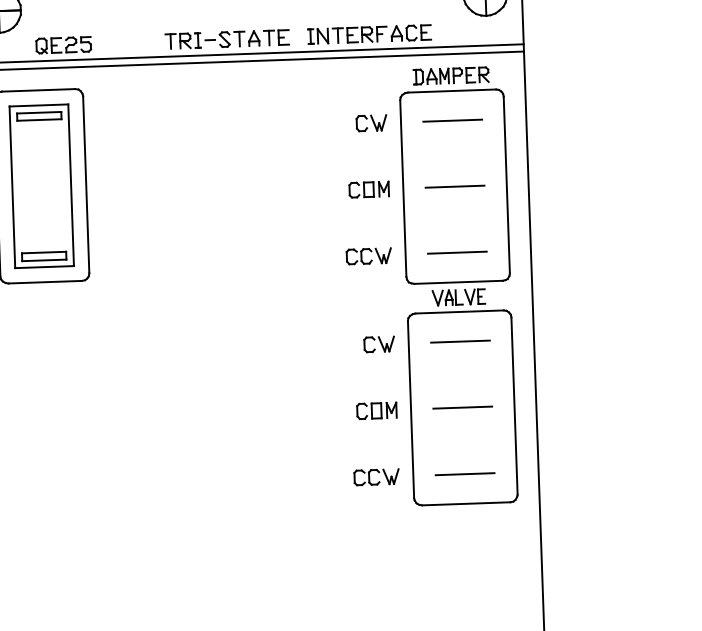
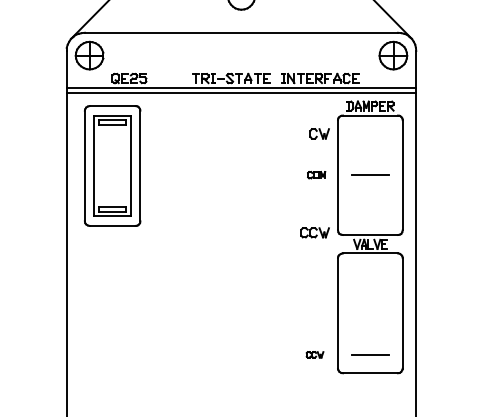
line: (453, 121) -> (370, 134), removed
part: (368, 188) -> (316, 174), size x0.7
line: (457, 251) -> (370, 215), removed
part: (367, 255) -> (314, 232), moved
line: (460, 342) -> (370, 272), removed
part: (378, 343) -> (319, 271), removed
line: (462, 406) -> (370, 312), removed
part: (376, 411) -> (316, 313), removed
part: (375, 476) -> (314, 354), size x0.6

